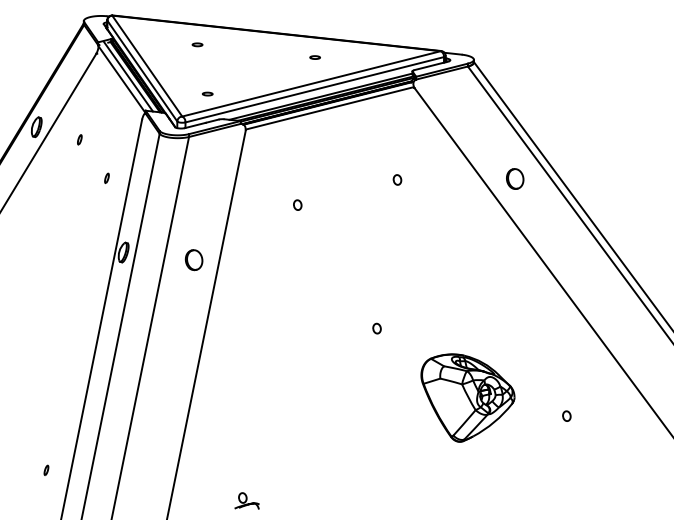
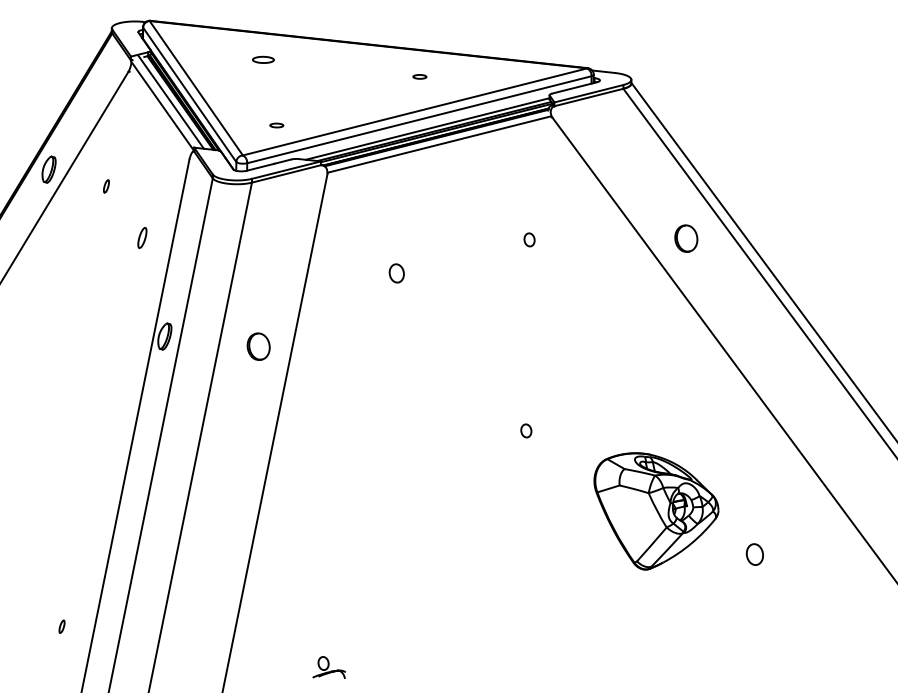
part: (196, 44) -> (262, 59), size x1.6
part: (106, 178) -> (142, 237), size x1.6
part: (297, 205) -> (396, 273), size x1.4
part: (377, 328) -> (526, 430), moved
part: (468, 398) -> (656, 511), moved
part: (567, 416) -> (755, 554), size x1.6

